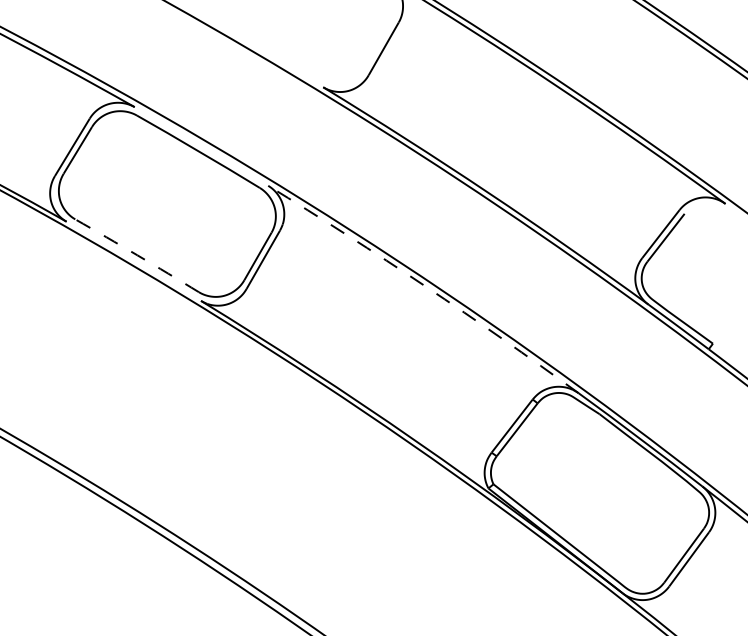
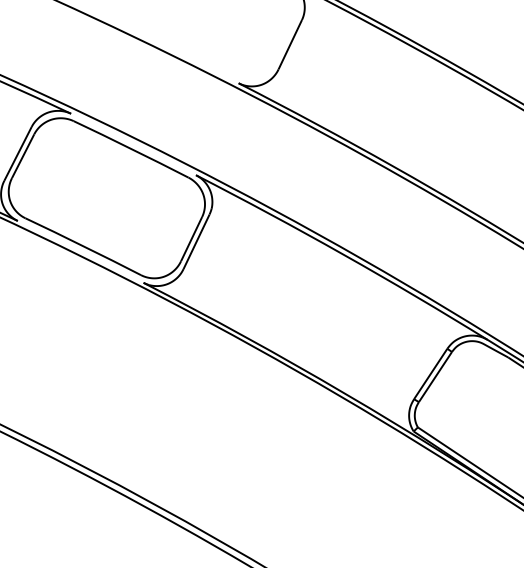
arc: (137, 255) -> (83, 246), dashed -> solid
arc: (425, 286) -> (343, 254), dashed -> solid

